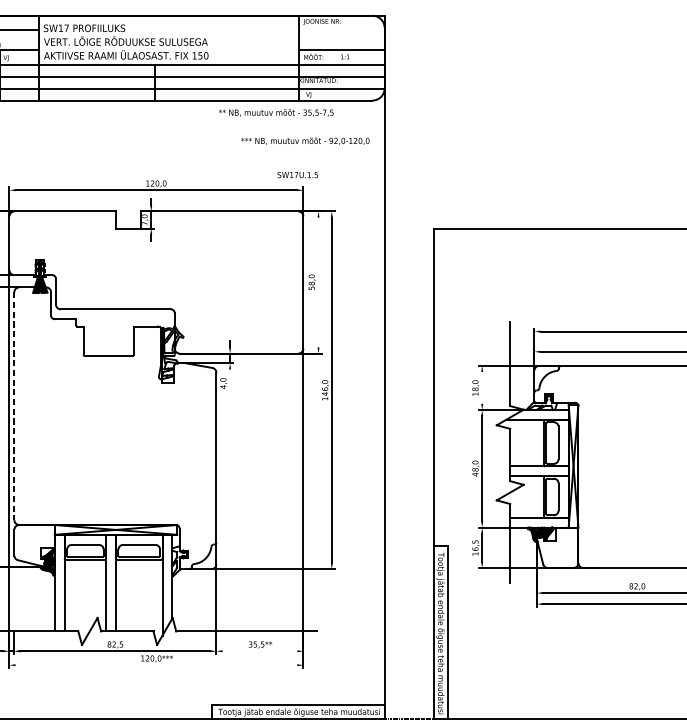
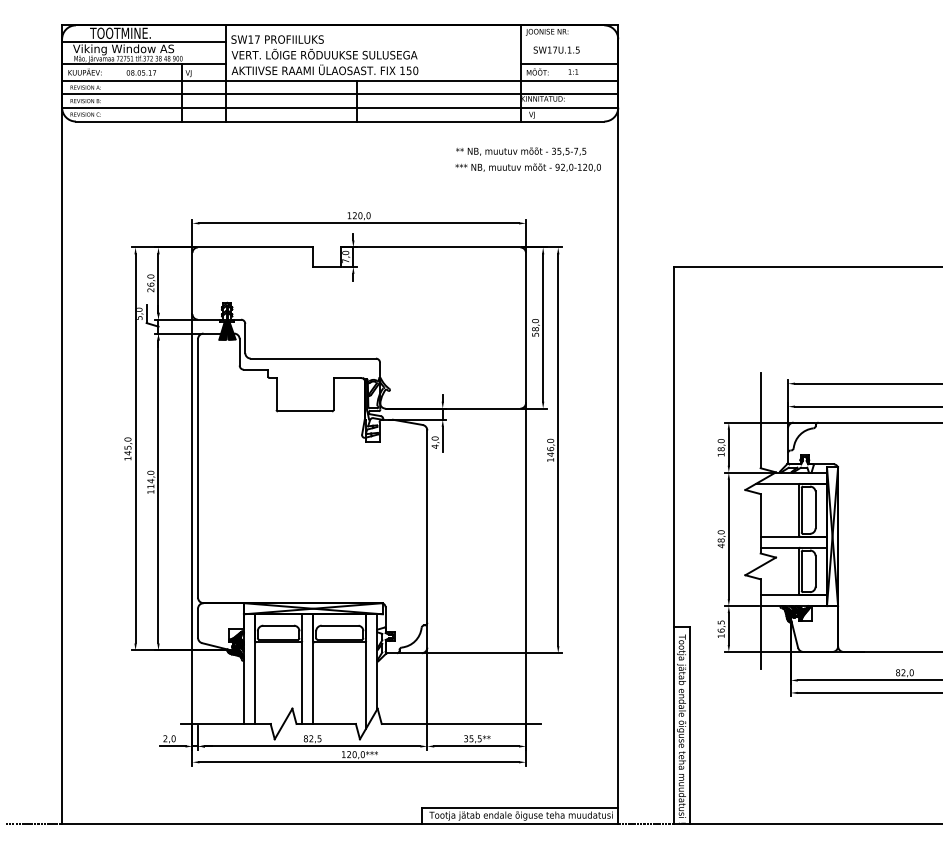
text: (276, 112) -> (521, 151), moved
text: (297, 174) -> (556, 49), moved
line: (318, 282) -> (543, 327), added
line: (229, 380) -> (442, 439), added
line: (481, 387) -> (728, 447), added
line: (14, 406) -> (198, 468), dashed -> solid
line: (259, 651) -> (476, 746), added
line: (156, 665) -> (359, 762), added

